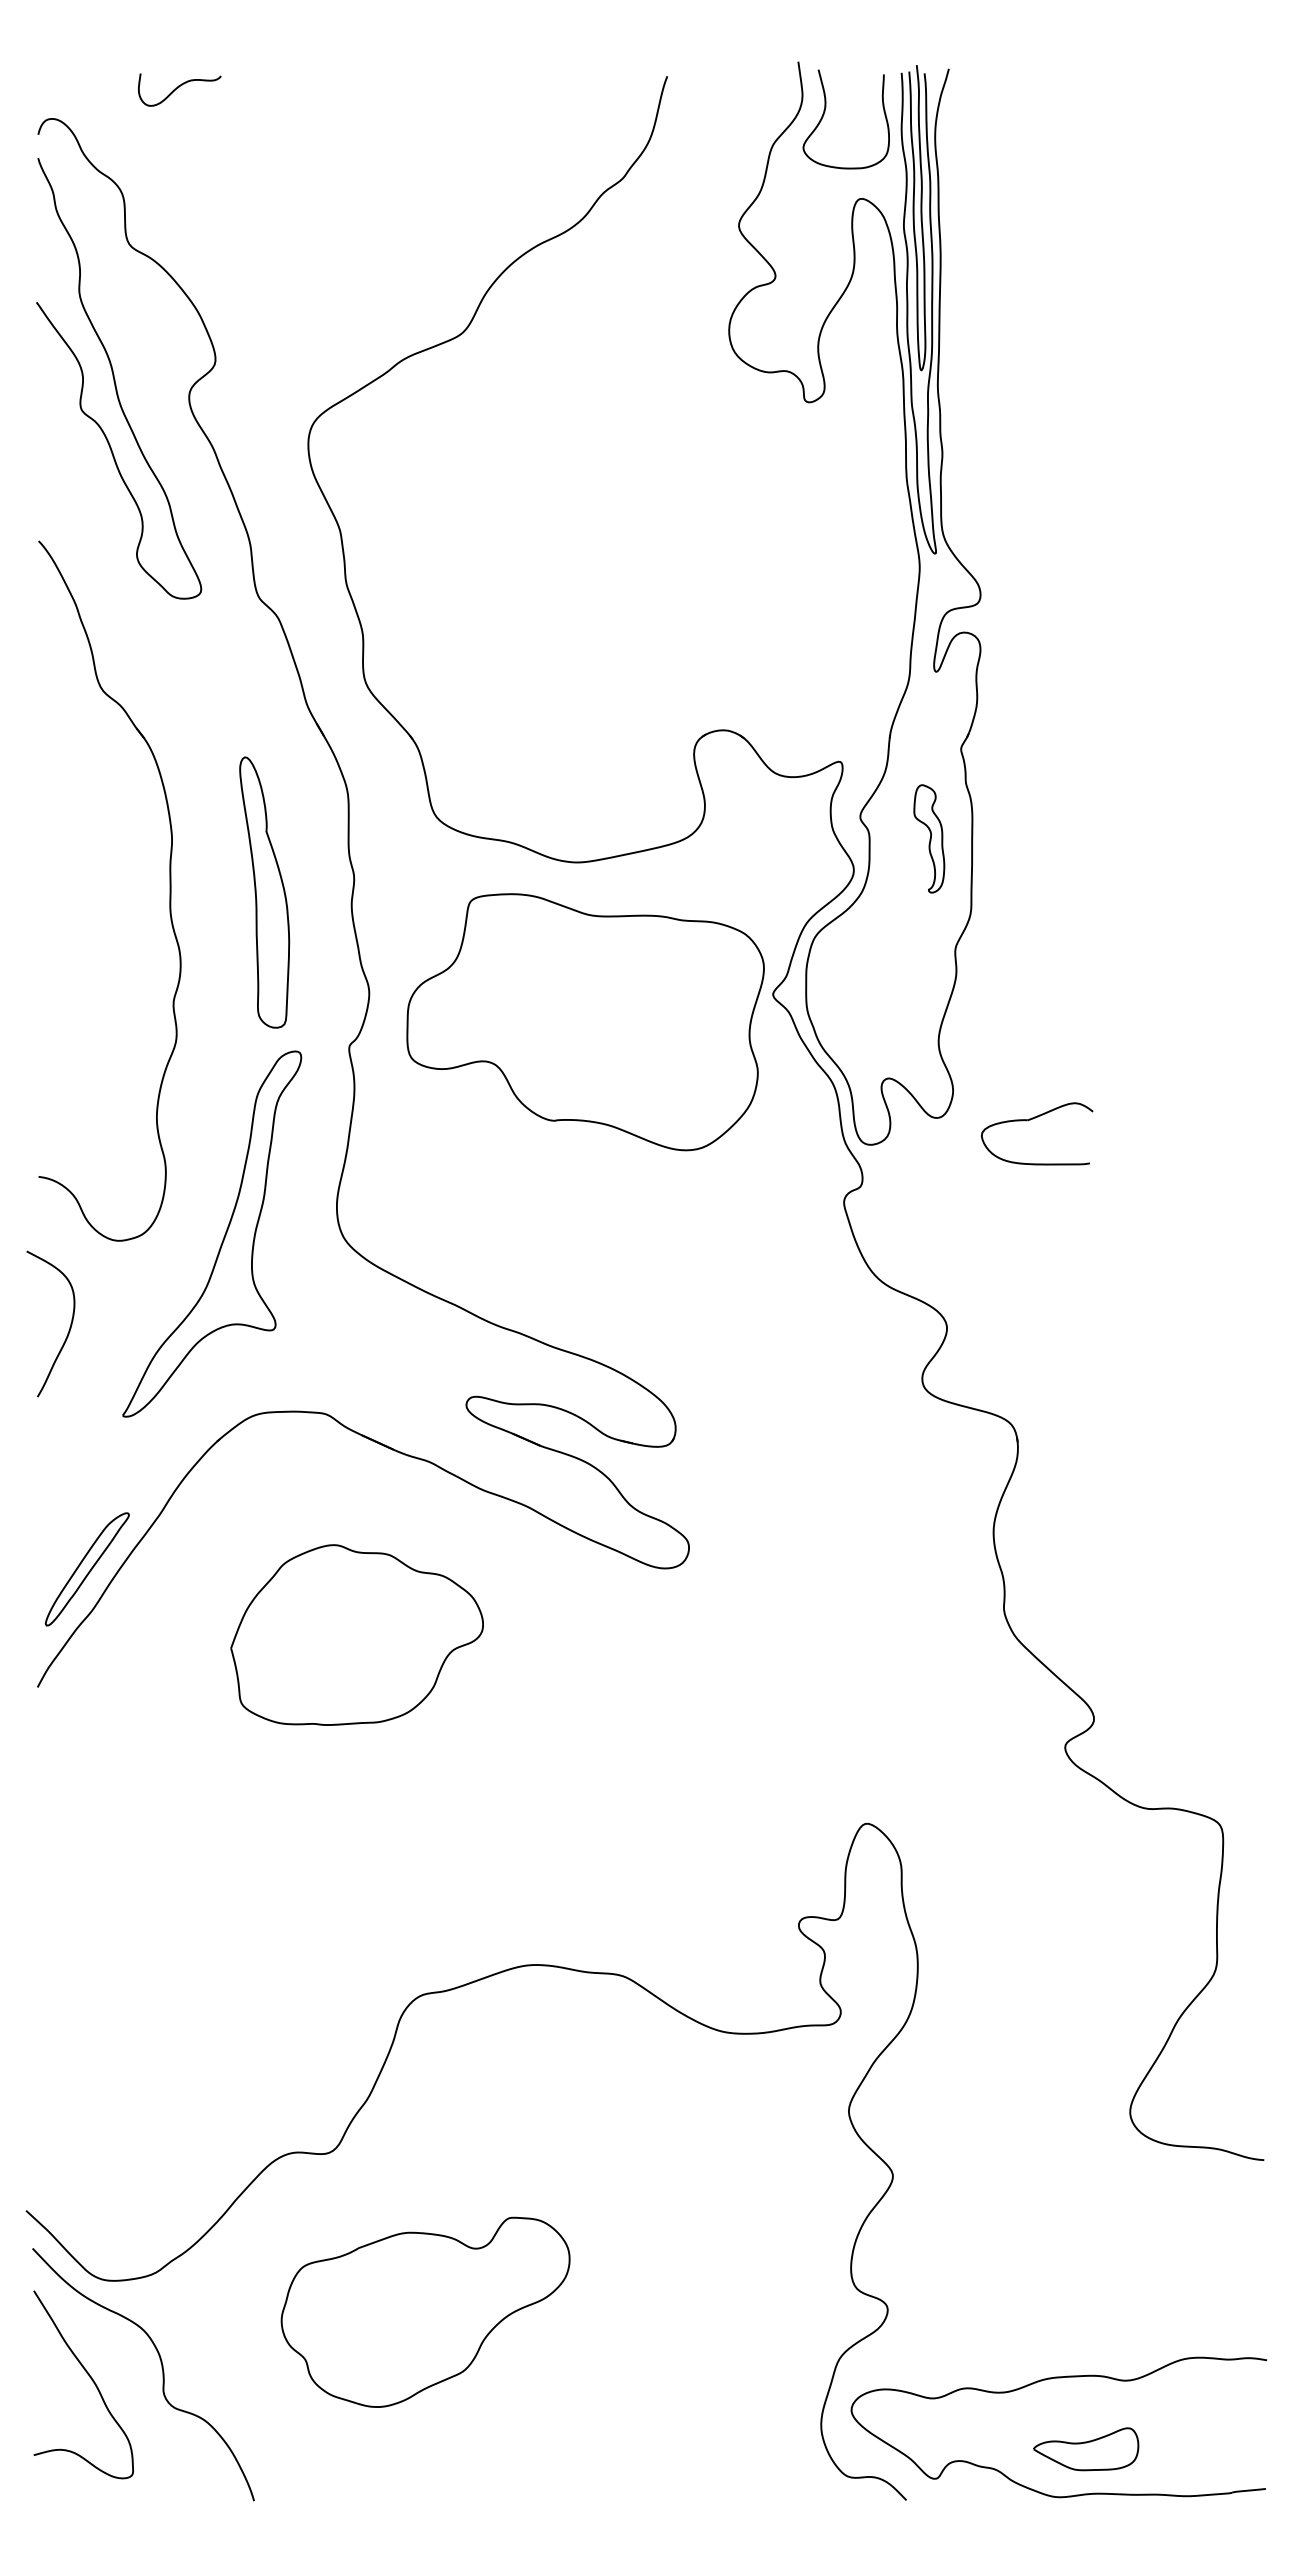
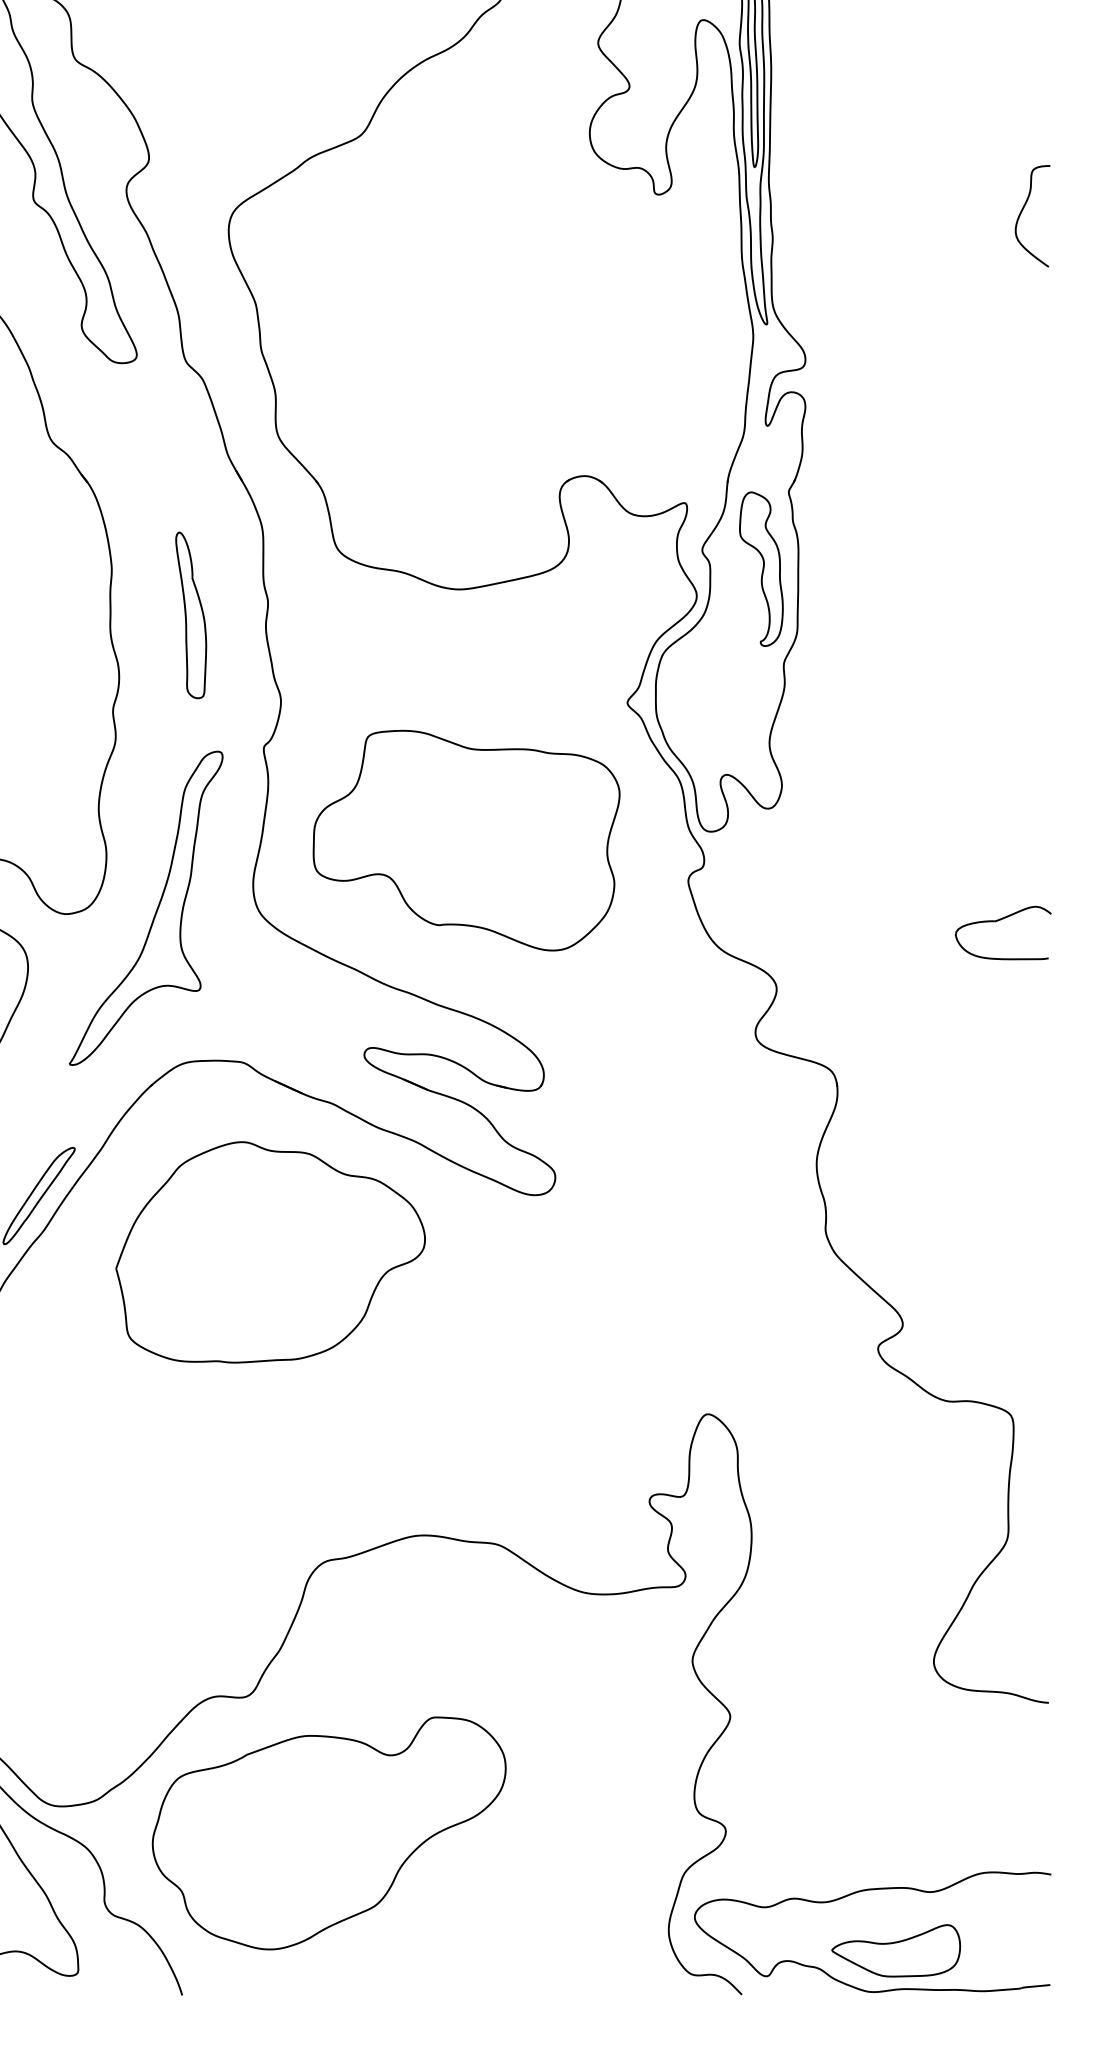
curve: (1233, 422) -> (1022, 211), added
part: (929, 838) -> (761, 568), size x1.67
part: (264, 892) -> (191, 615), size x0.71
part: (585, 1022) -> (466, 840), moved
part: (1033, 1119) -> (1000, 920), moved
part: (356, 1634) -> (270, 1251), size x1.43
part: (425, 2312) -> (329, 1833), size x1.43
part: (1085, 2449) -> (895, 1951), size x1.43

